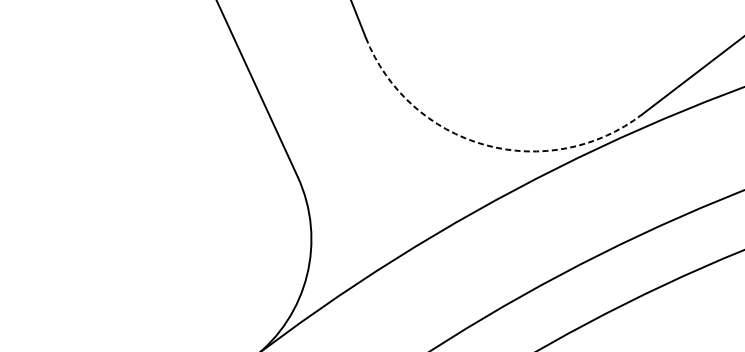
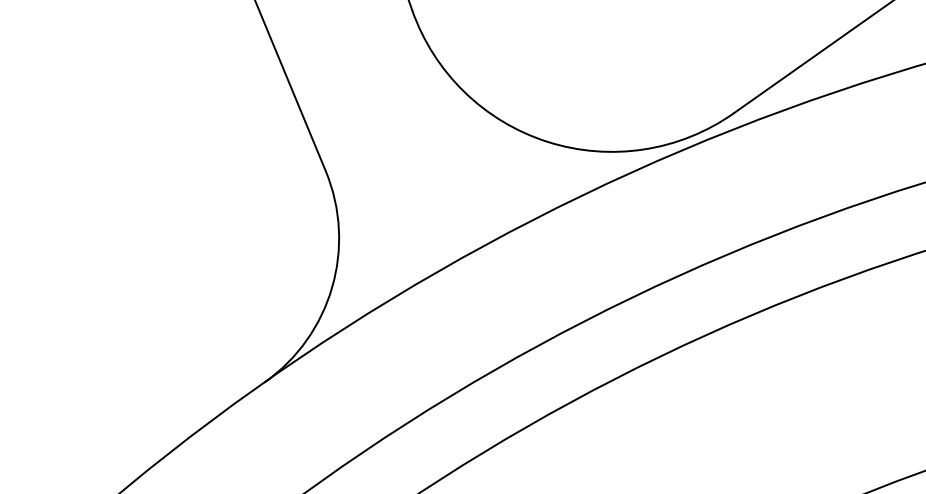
arc: (484, 144) -> (547, 141), dashed -> solid

